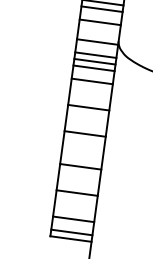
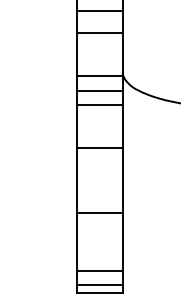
line: (101, 9) -> (99, 40), removed
line: (99, 22) -> (99, 54), removed
line: (94, 61) -> (99, 97), removed
line: (91, 81) -> (99, 119), removed
line: (84, 134) -> (99, 177), removed
line: (76, 193) -> (99, 242), removed

